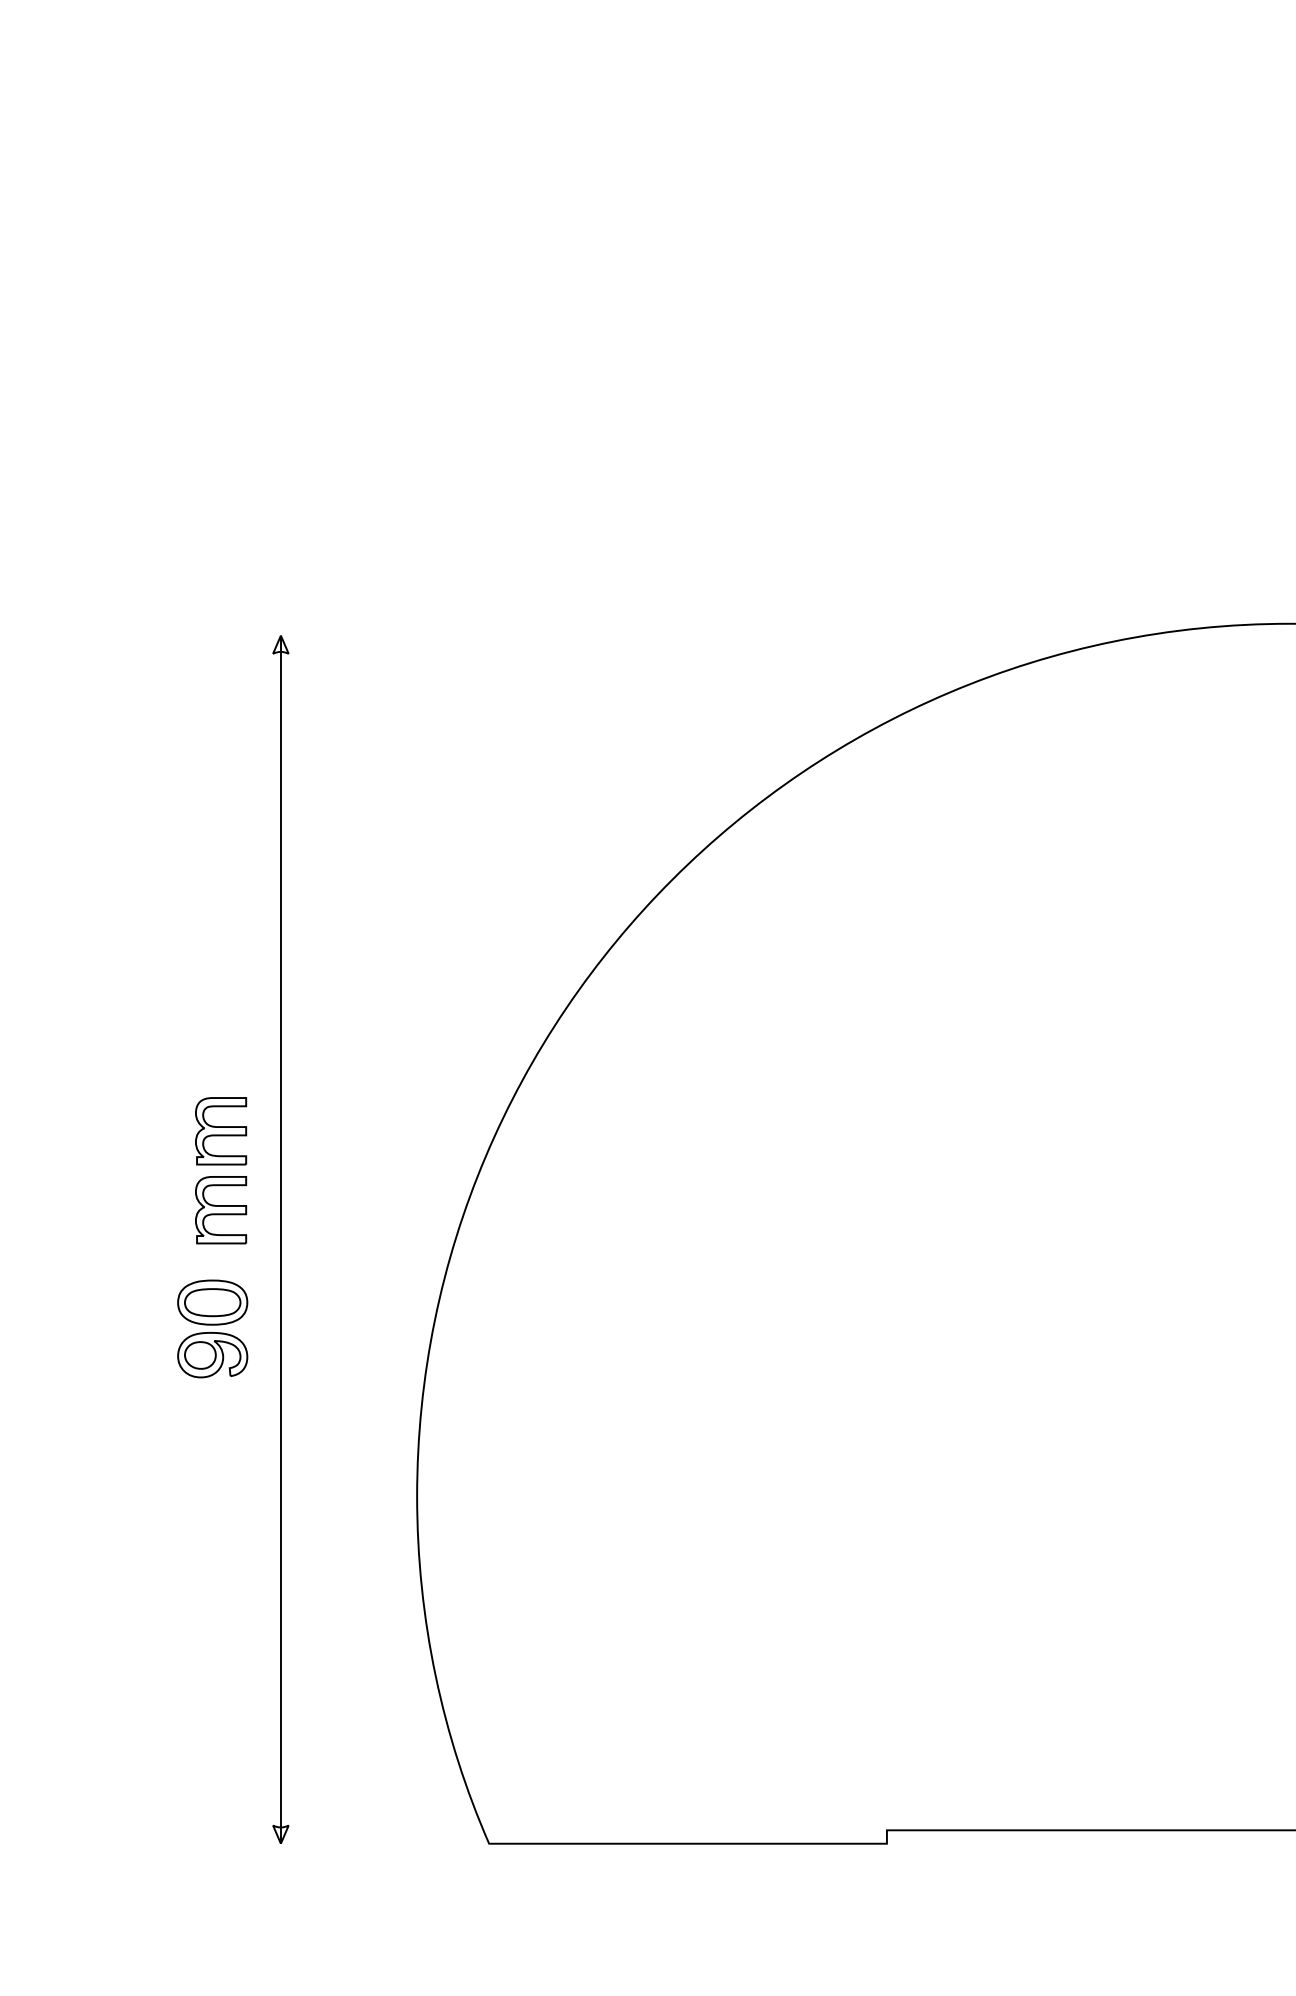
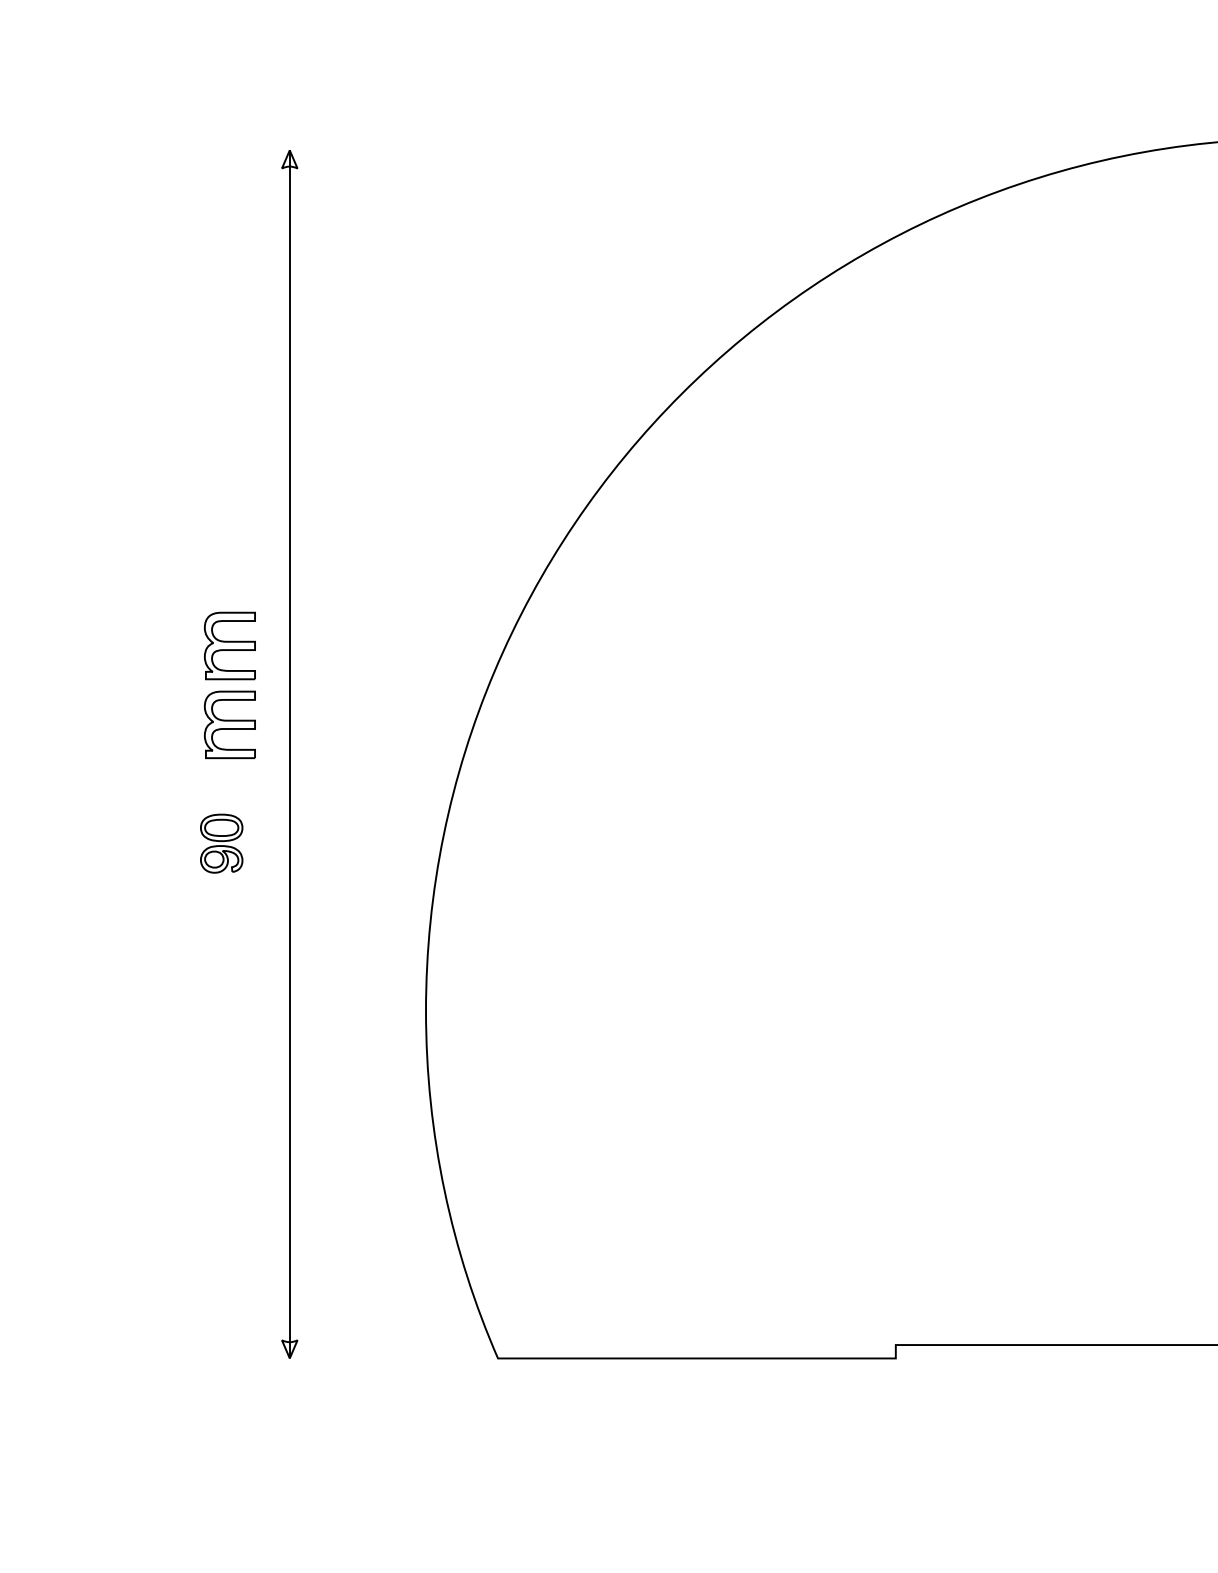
part: (212, 1328) -> (221, 843), size x0.6

